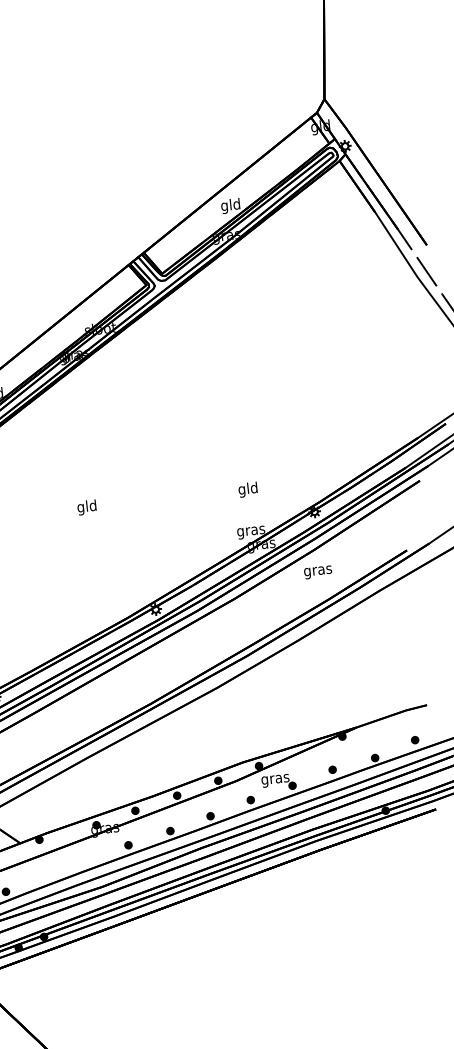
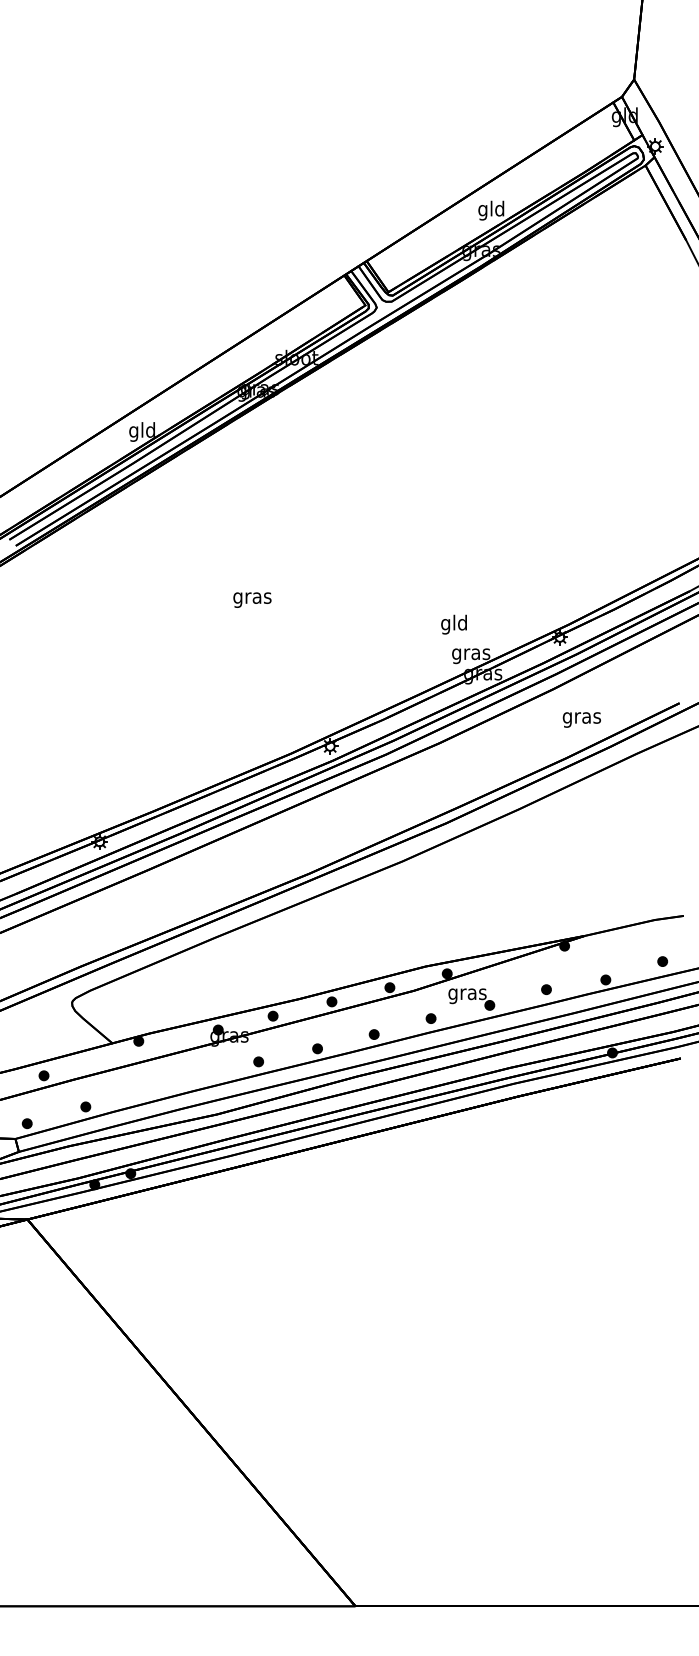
text: (247, 489) -> (453, 624), moved
text: (87, 507) -> (252, 597), gld -> gras
text: (317, 572) -> (581, 719), moved

